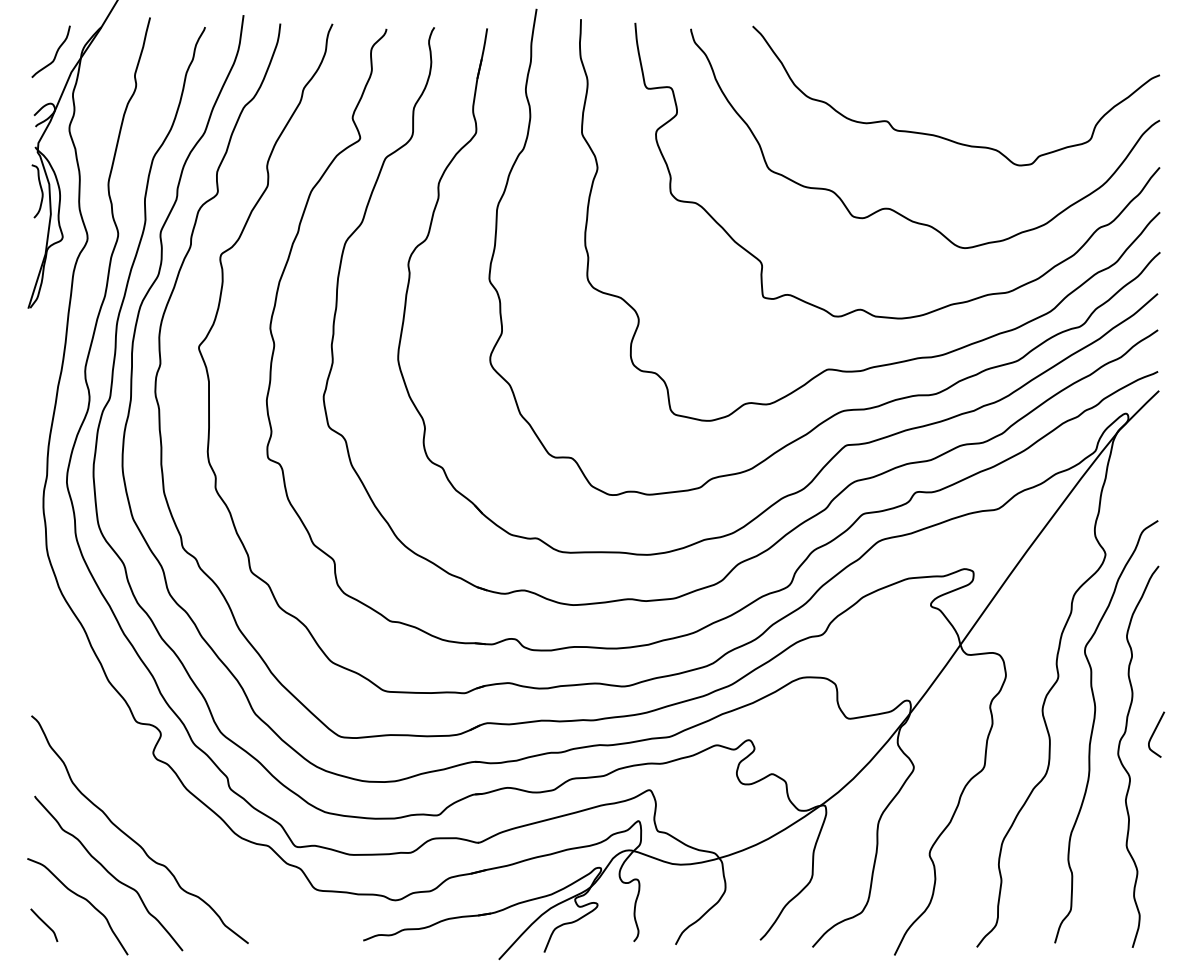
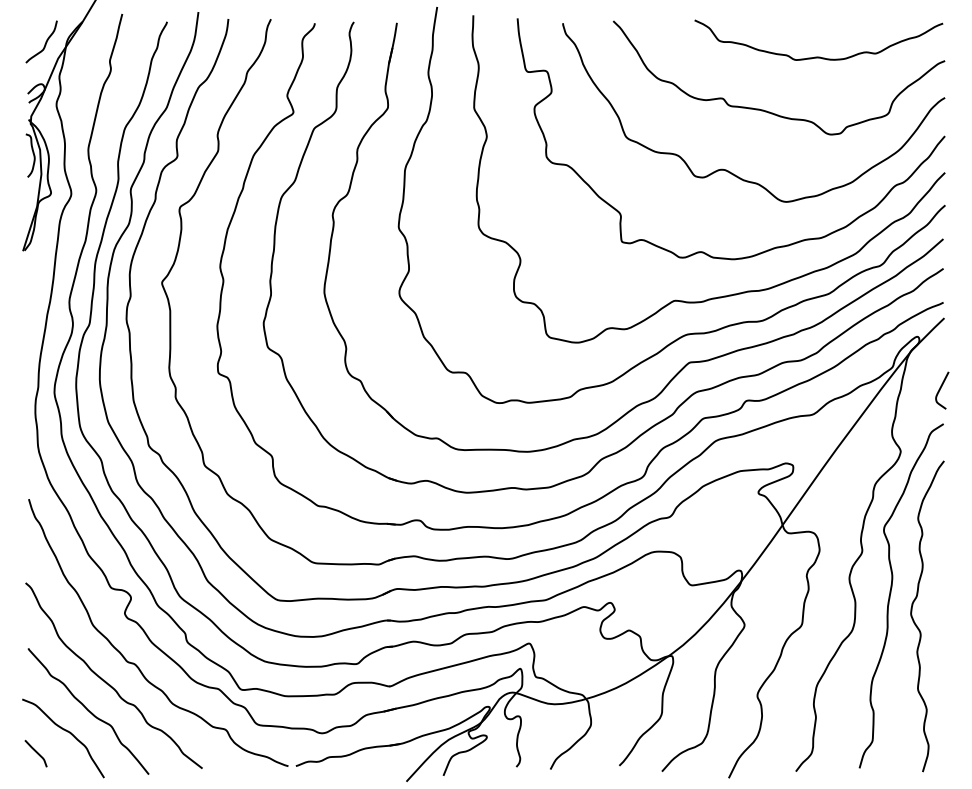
curve: (1004, 70) -> (818, 57), added
curve: (1154, 733) -> (940, 389), moved
curve: (165, 814) -> (134, 663), added

